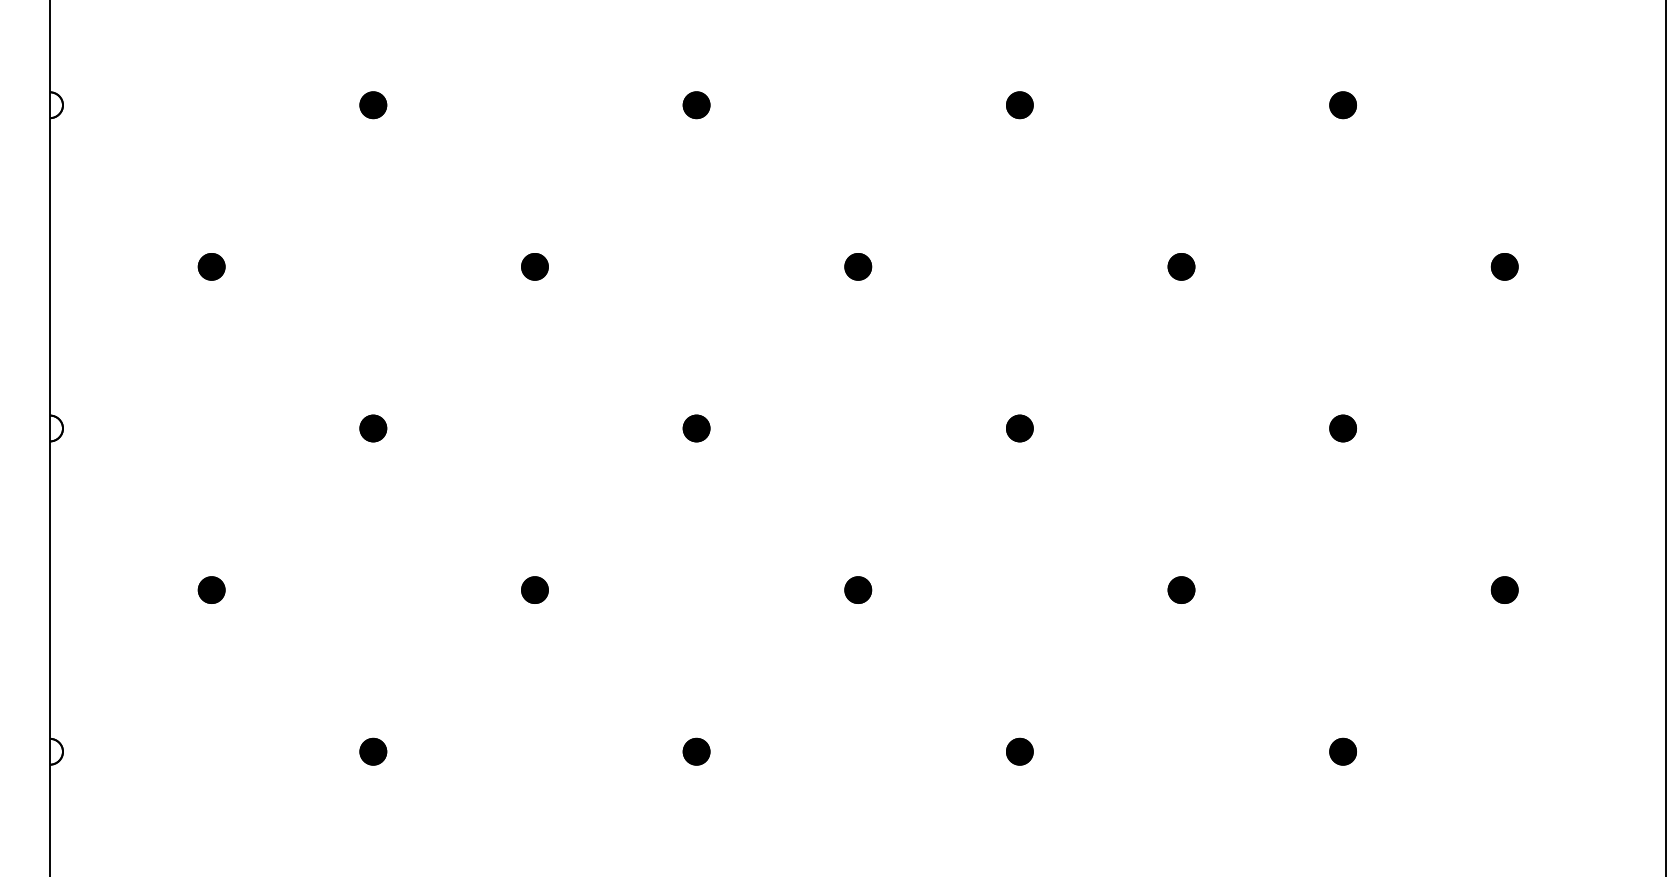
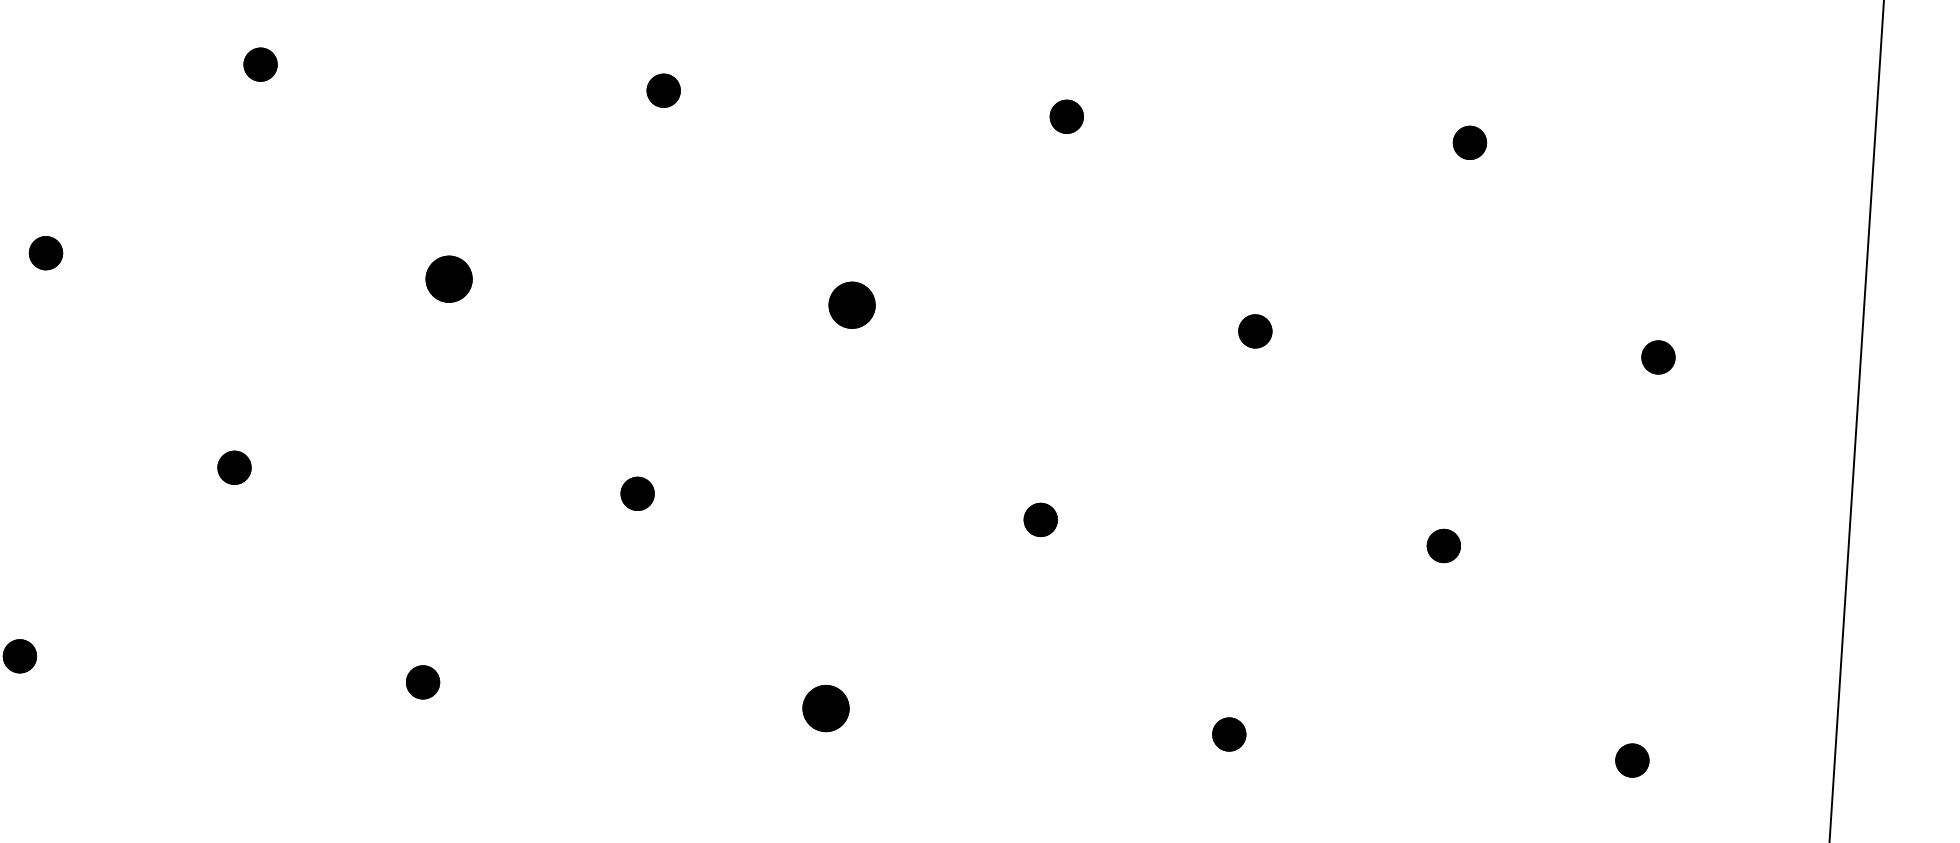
part: (534, 266) -> (448, 278), size x1.4
part: (858, 266) -> (852, 304), size x1.4
part: (858, 589) -> (826, 707), size x1.4

